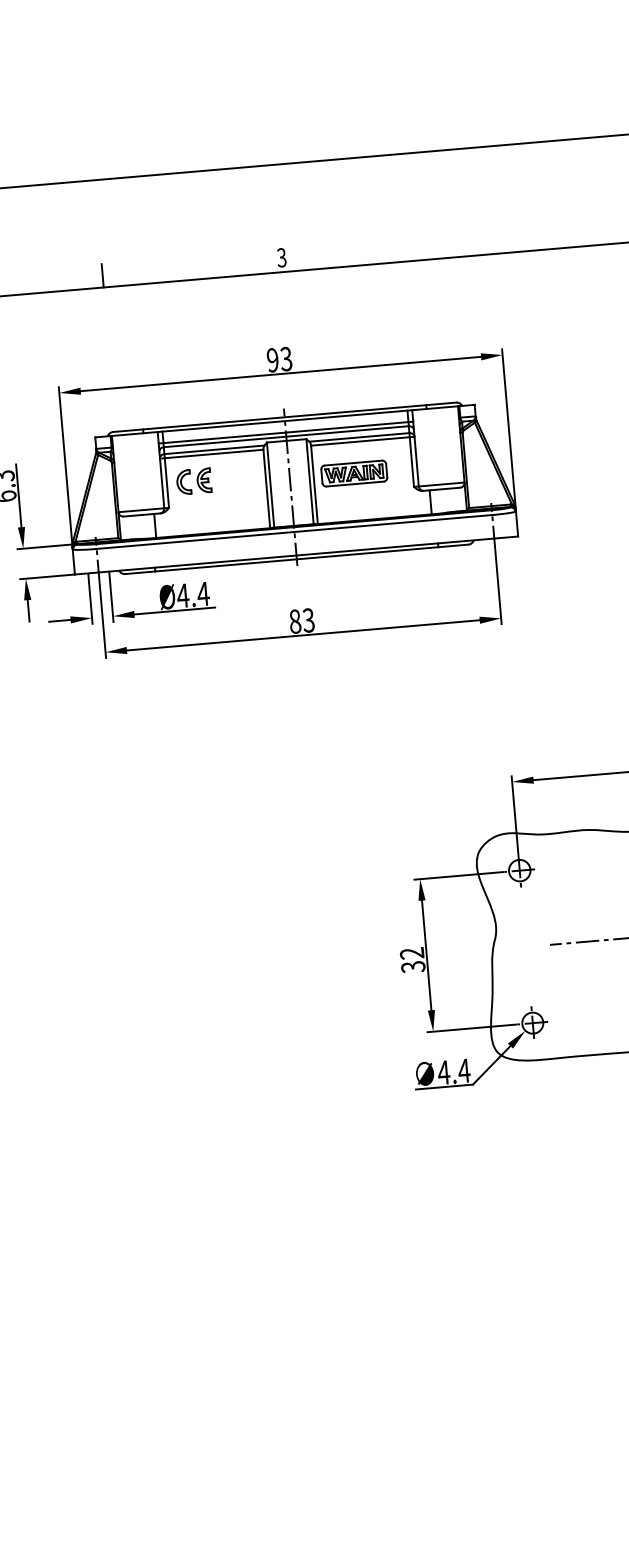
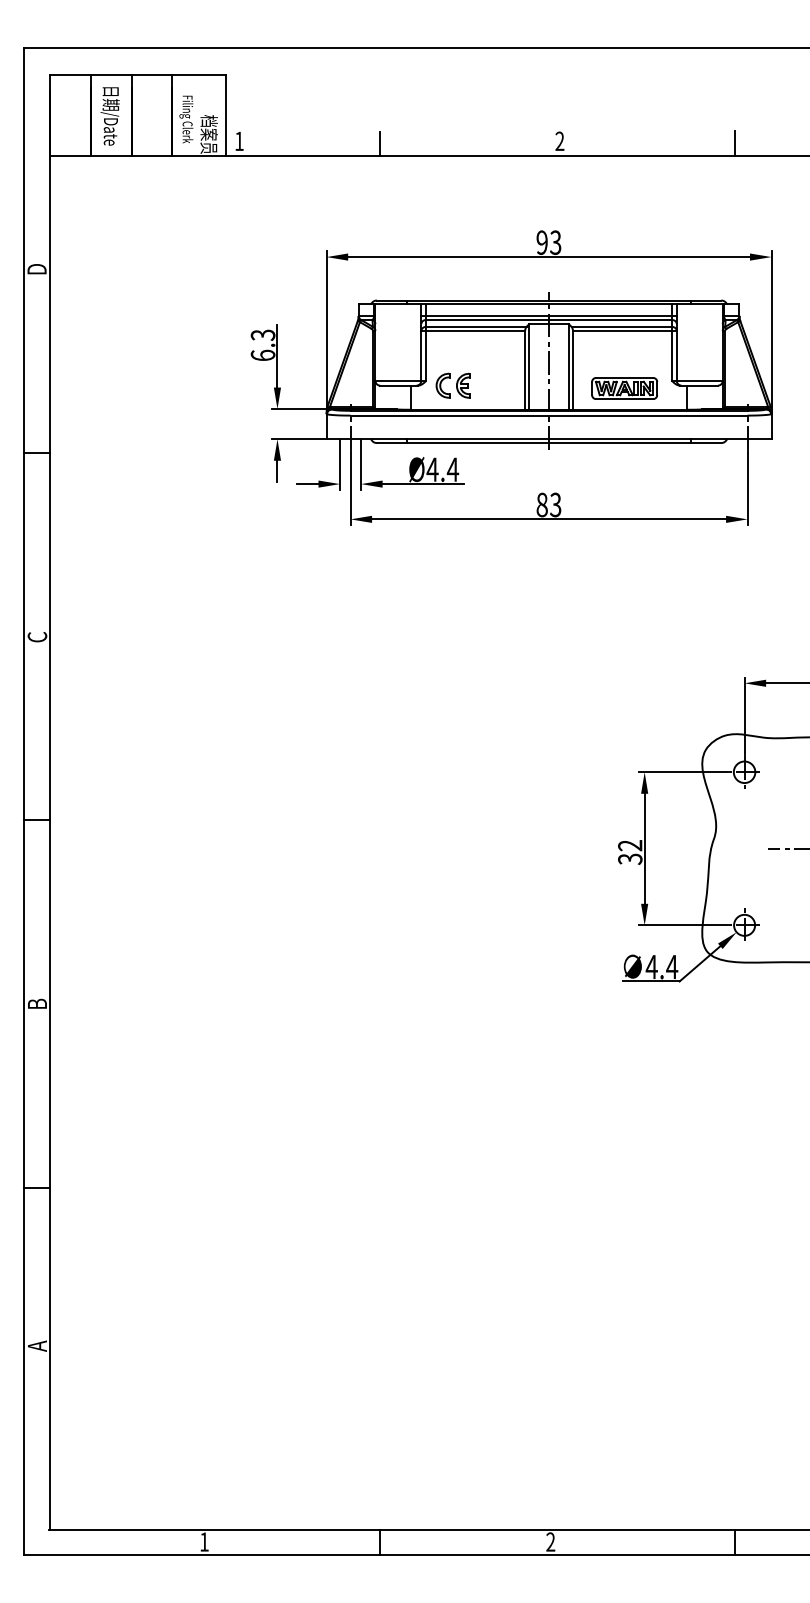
line: (456, 243) -> (735, 142), added
text: (281, 257) -> (559, 141), 3 -> 2
part: (354, 473) -> (624, 388), moved
part: (193, 481) -> (452, 385), moved

